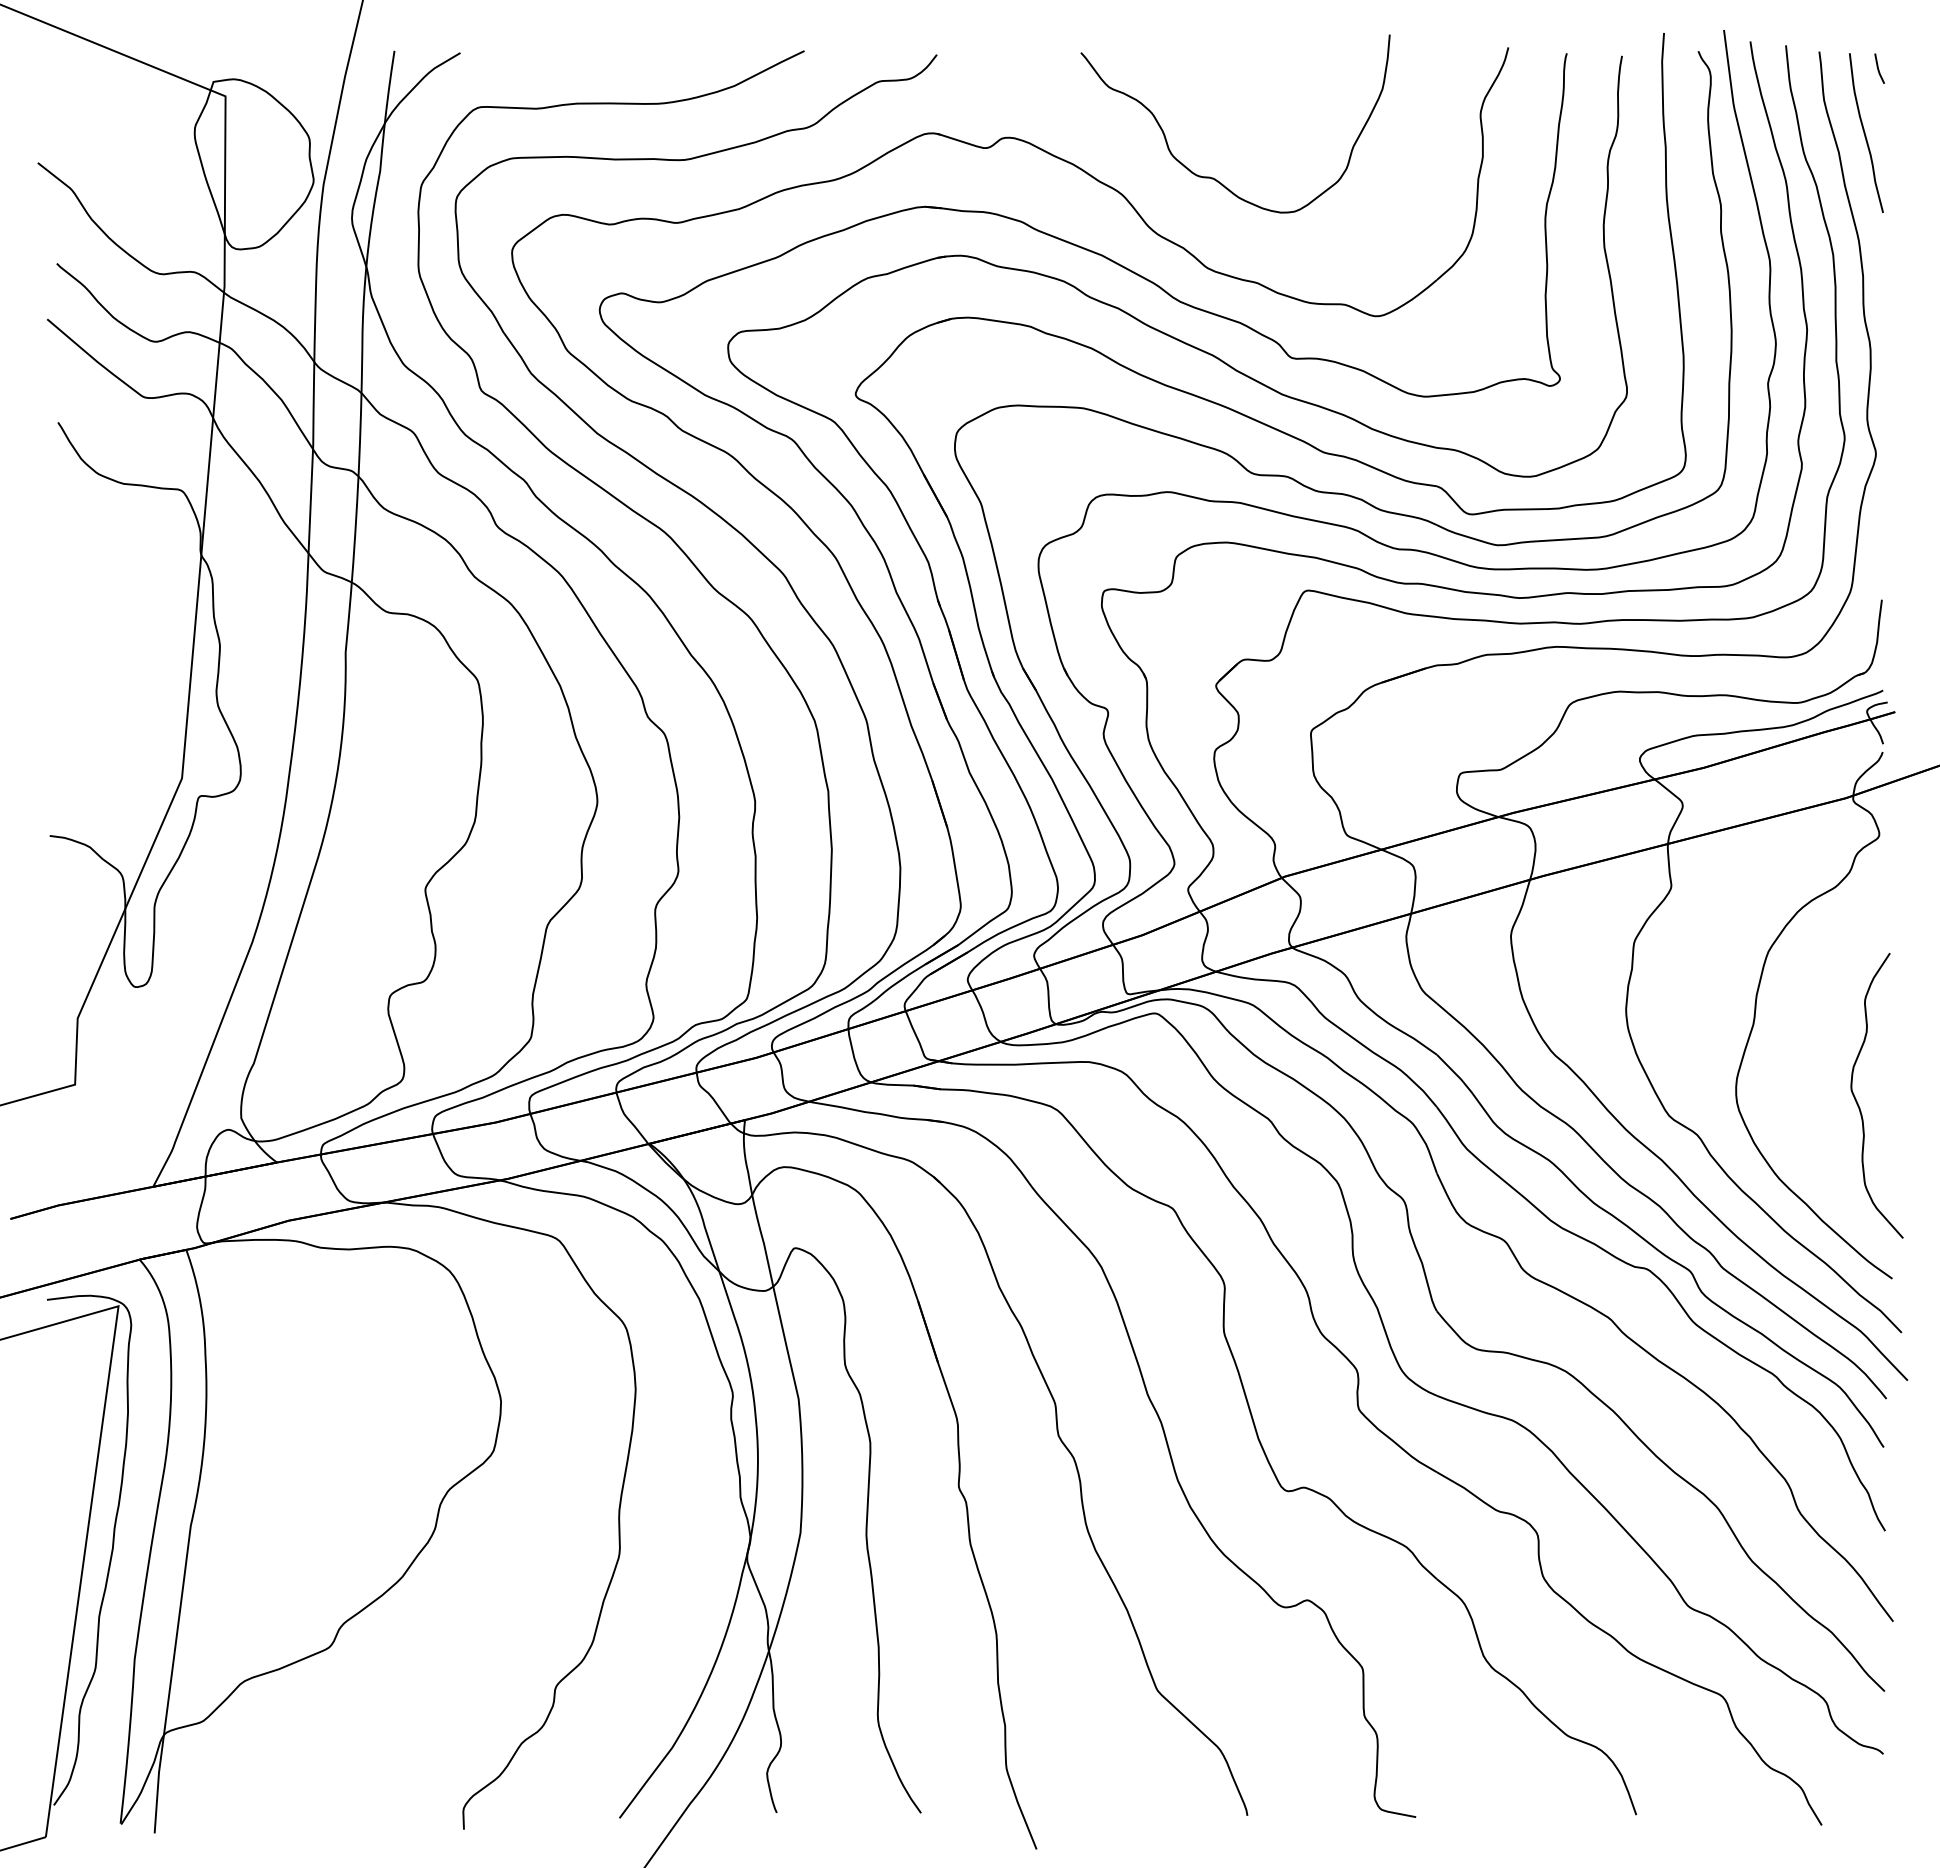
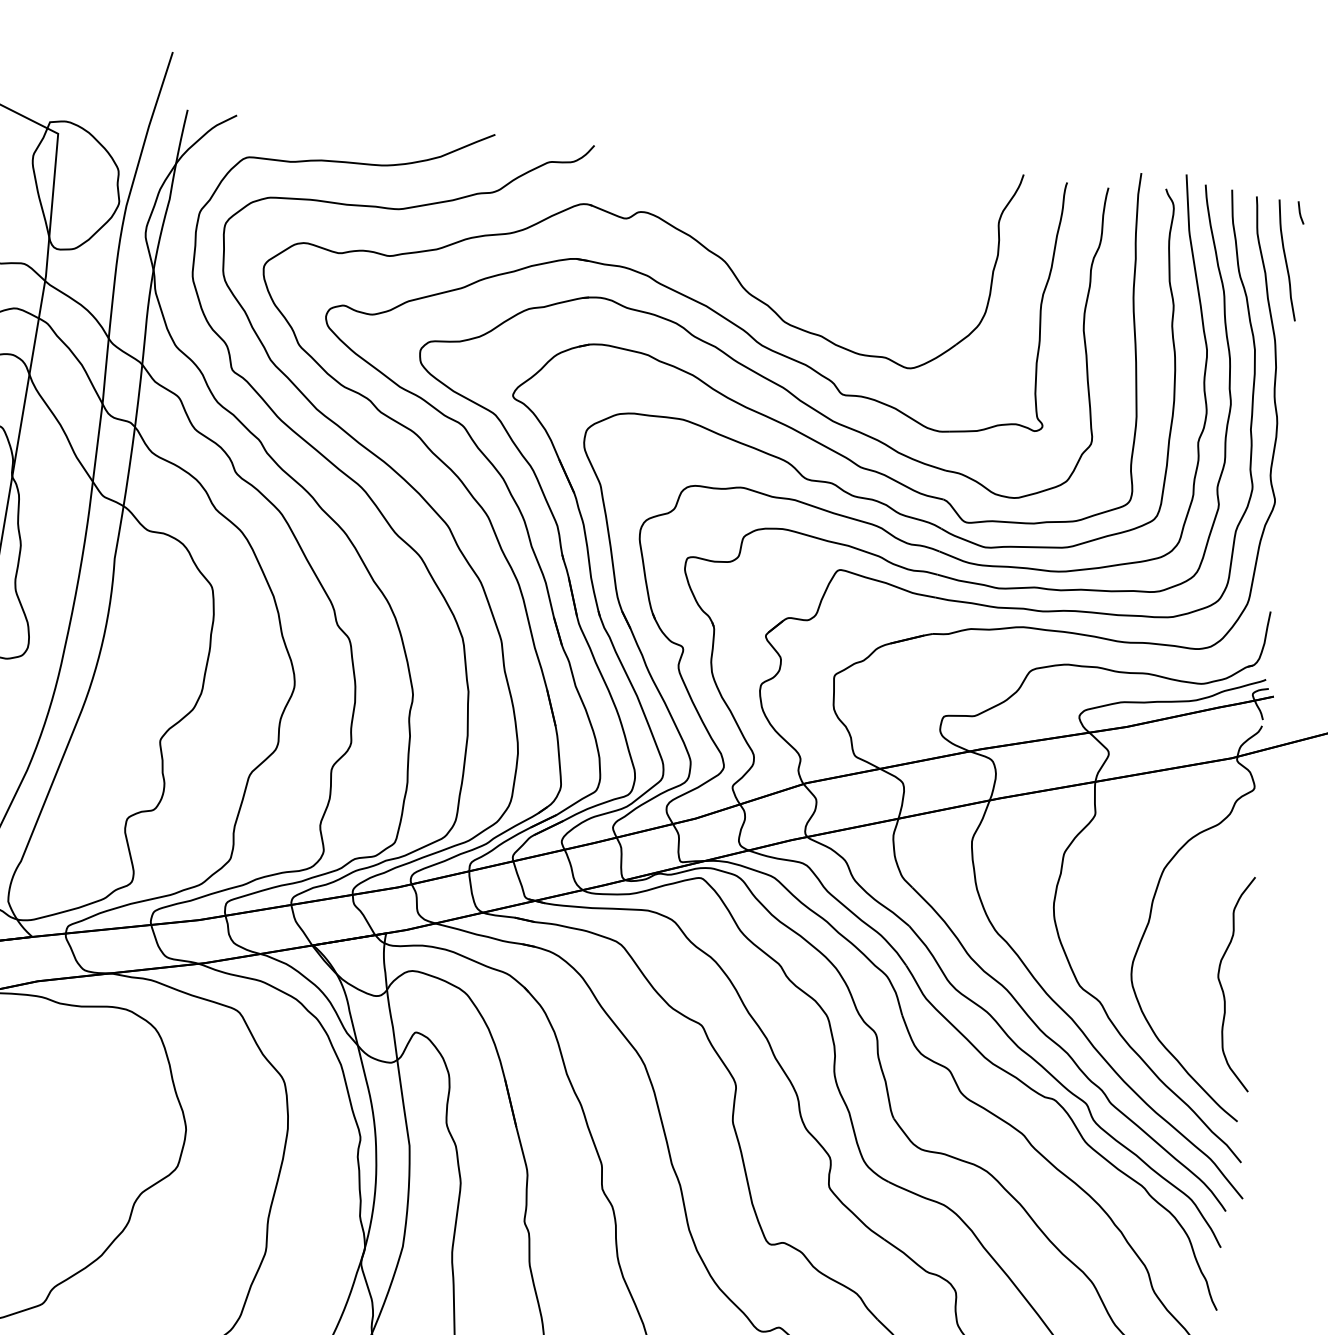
curve: (1213, 177) -> (794, 254), removed

